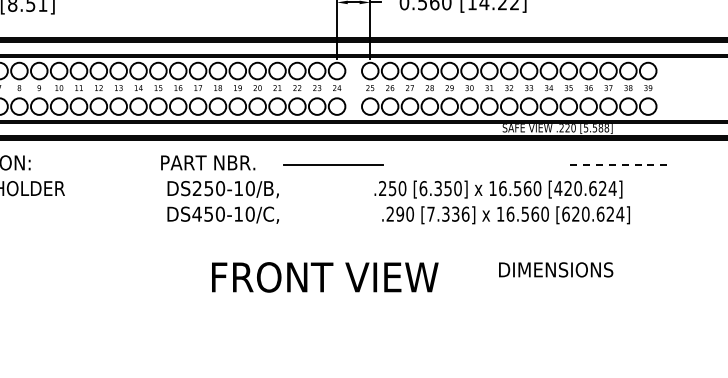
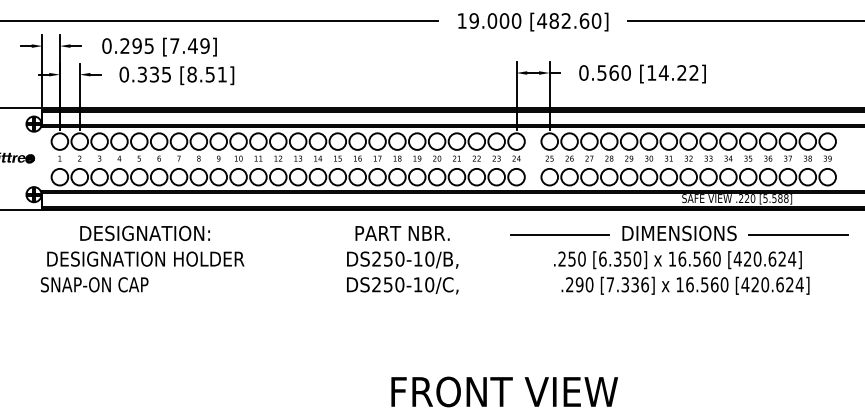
text: (208, 162) -> (402, 233), moved
line: (333, 163) -> (559, 234), moved
line: (620, 164) -> (799, 235), dashed -> solid
text: (197, 213) -> (376, 284), DS450-10/C, -> DS250-10/C,
text: (566, 213) -> (745, 284), [620.624] -> [420.624]
text: (556, 269) -> (679, 233), moved
text: (325, 276) -> (504, 391), moved

